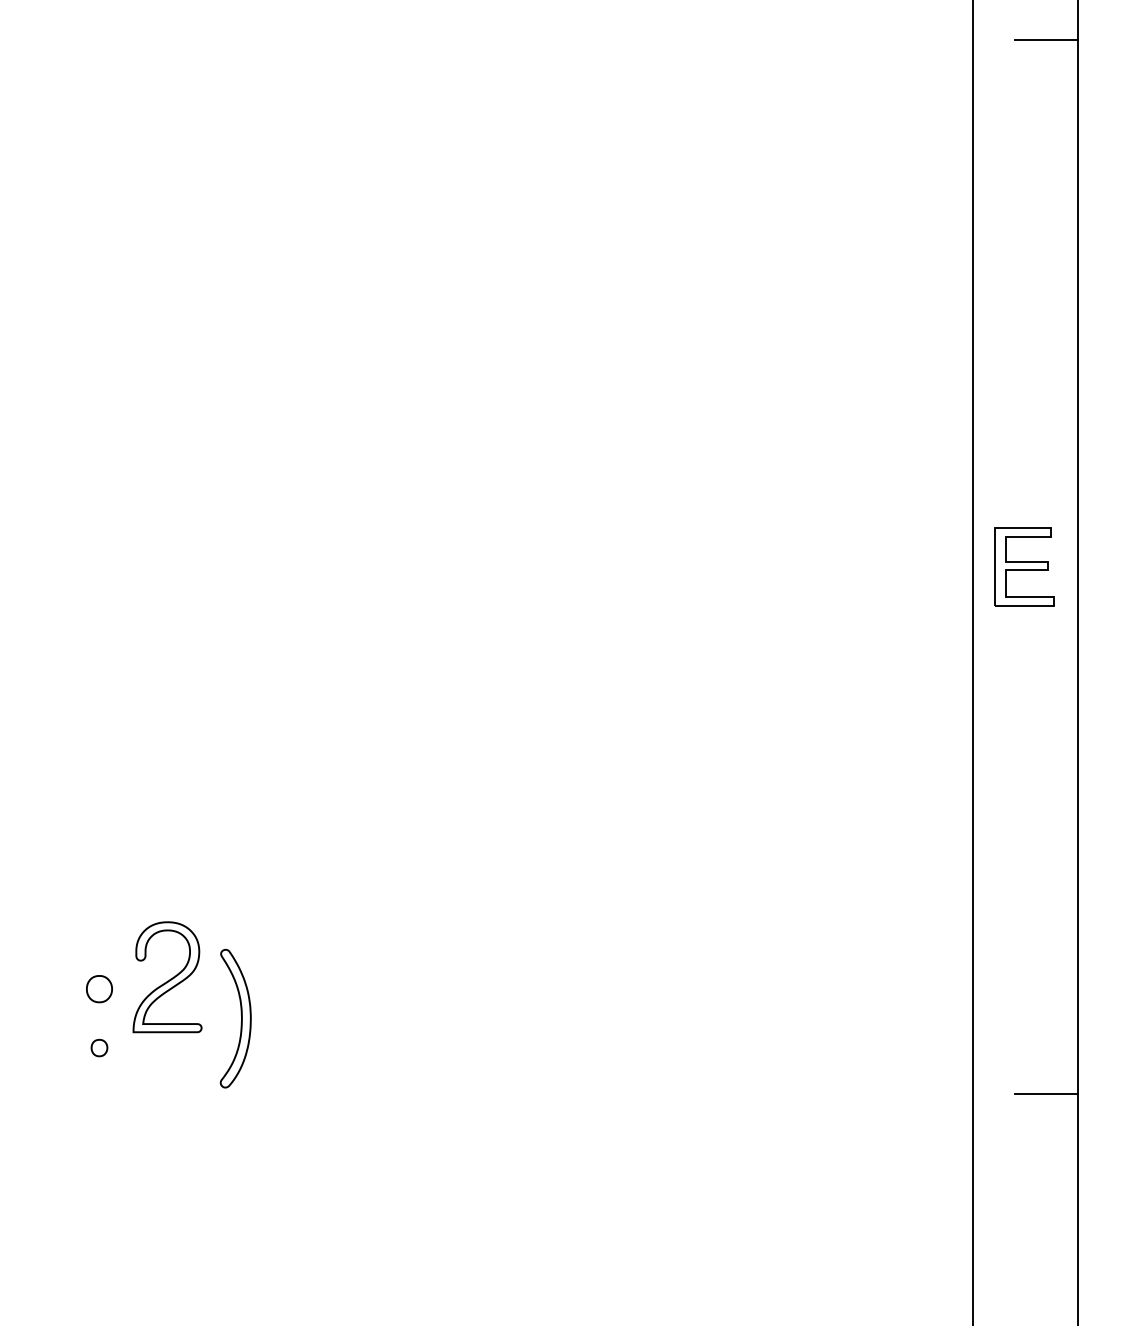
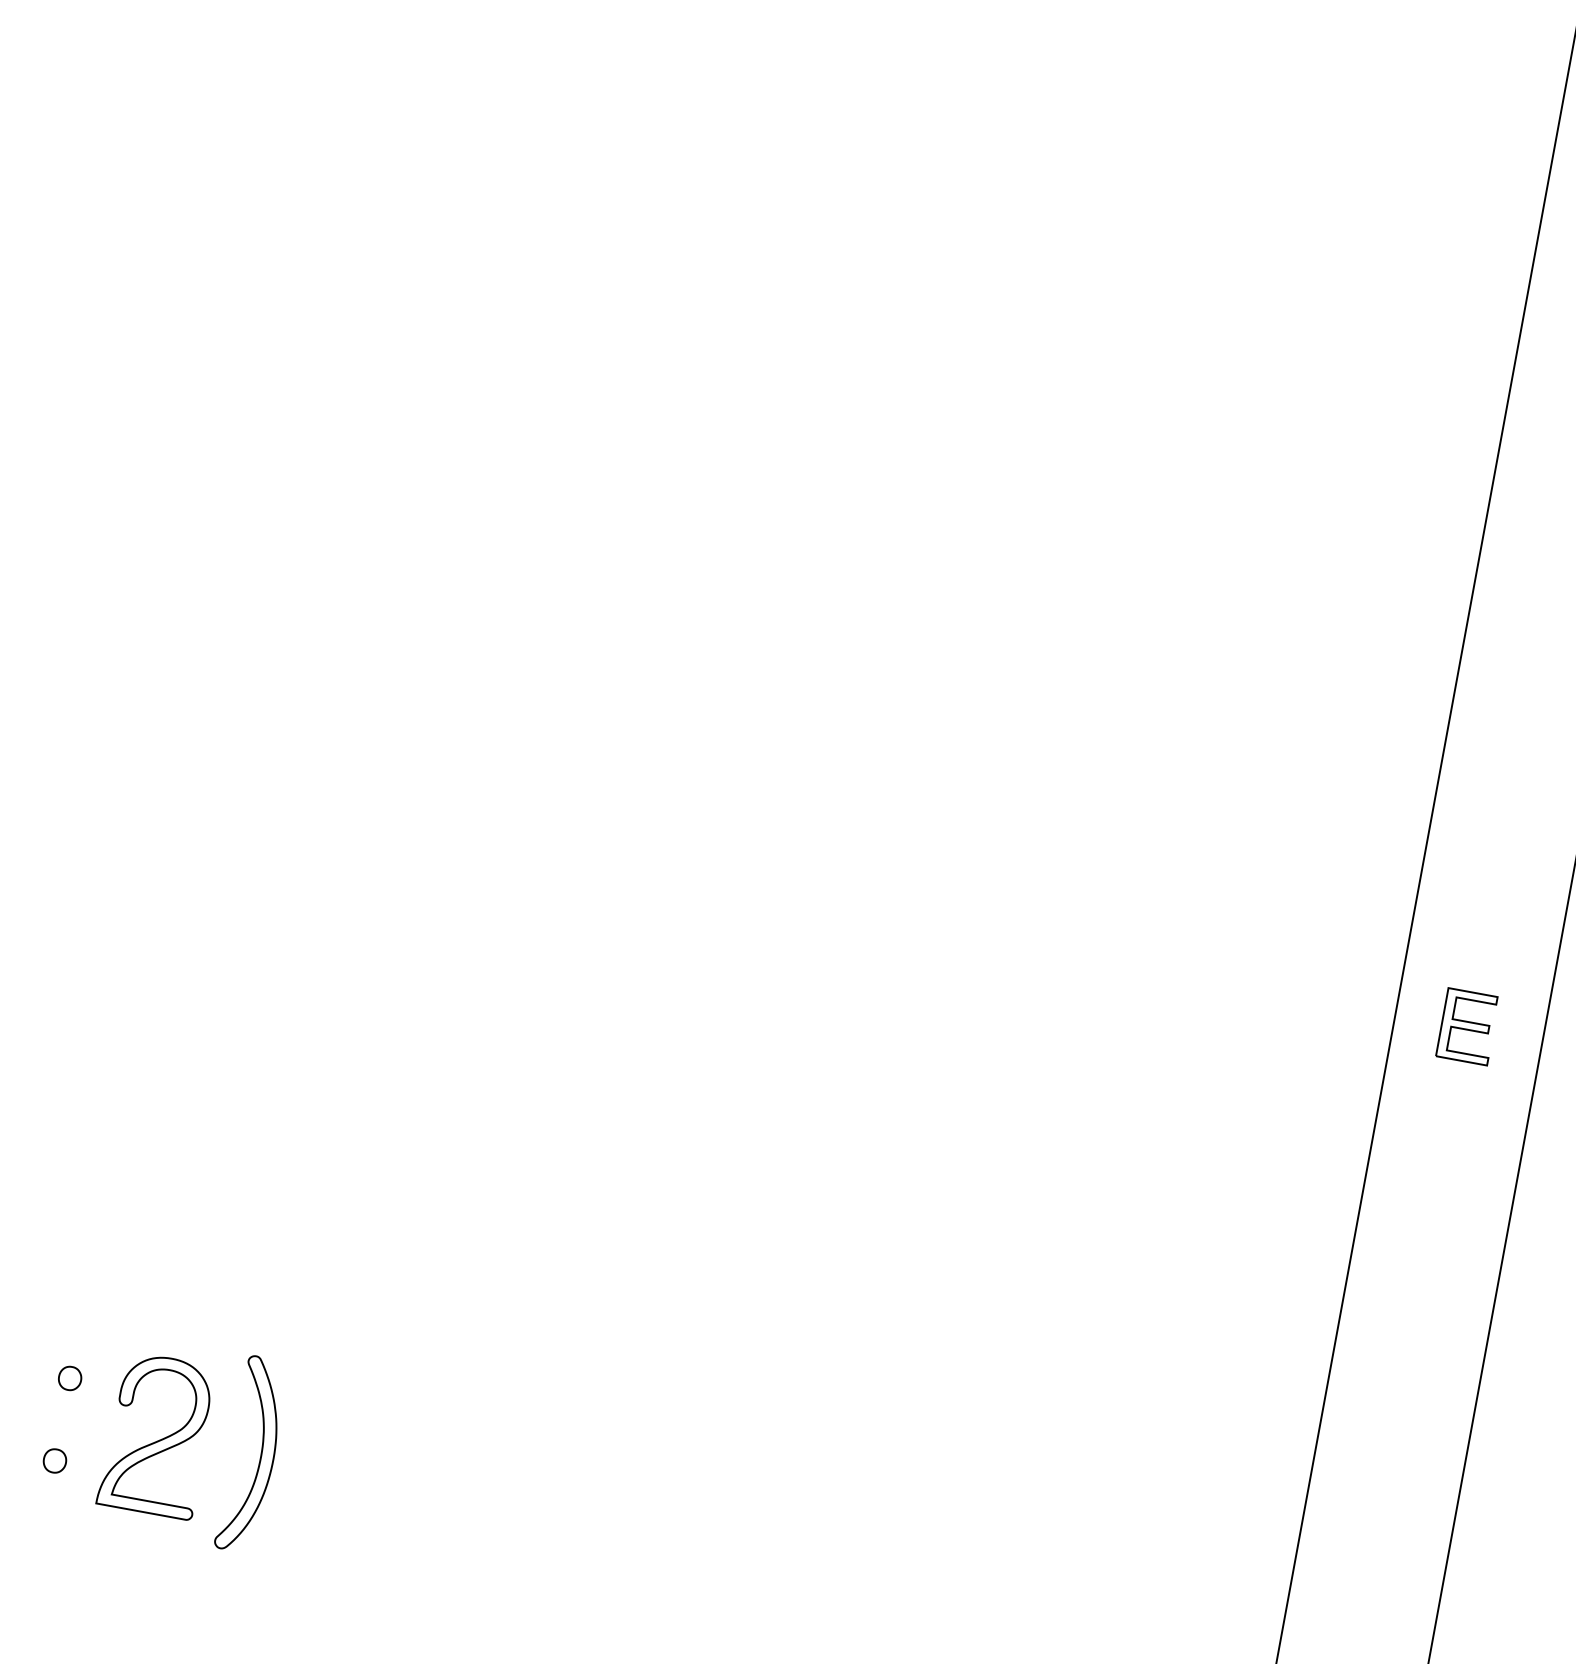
part: (1024, 566) -> (1468, 1026), size x0.62
part: (167, 977) -> (157, 1435), moved
part: (99, 988) -> (70, 1377), size x0.62

